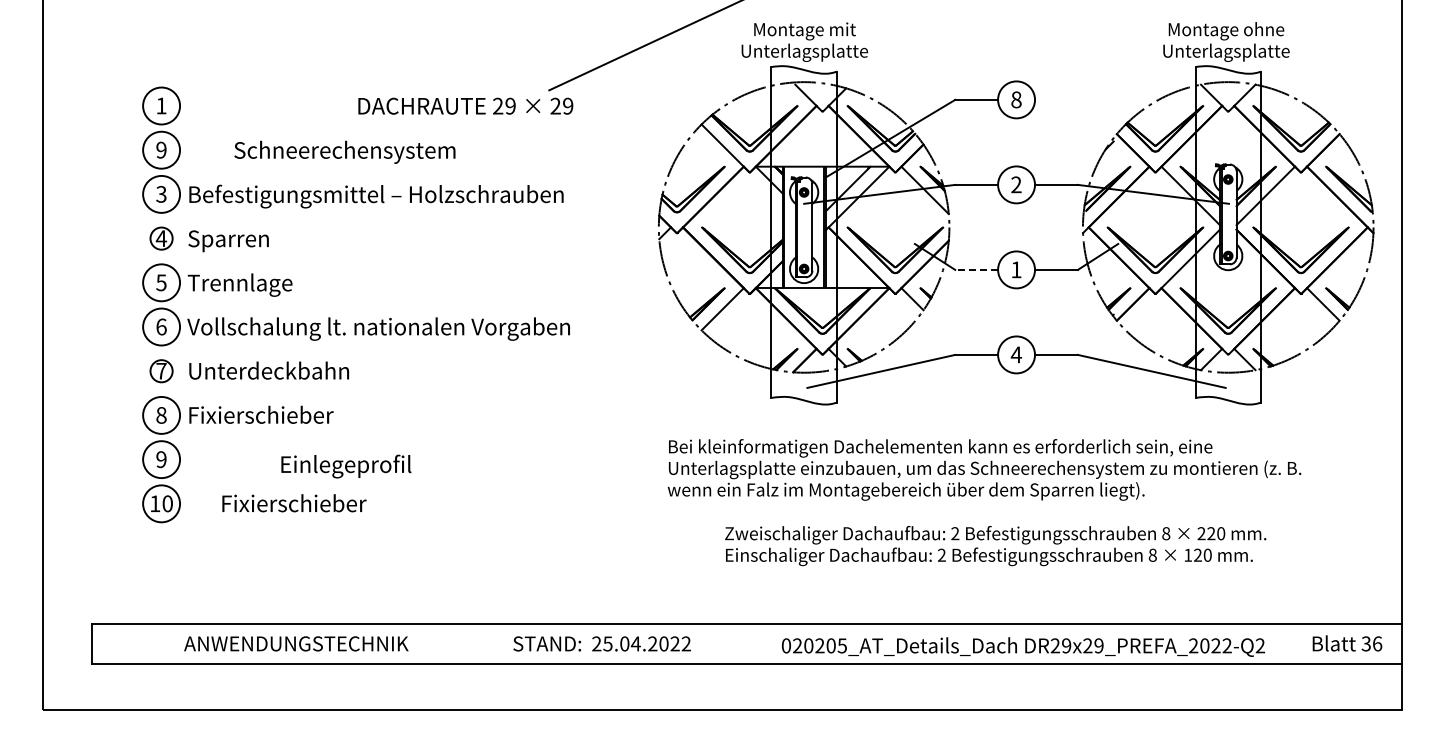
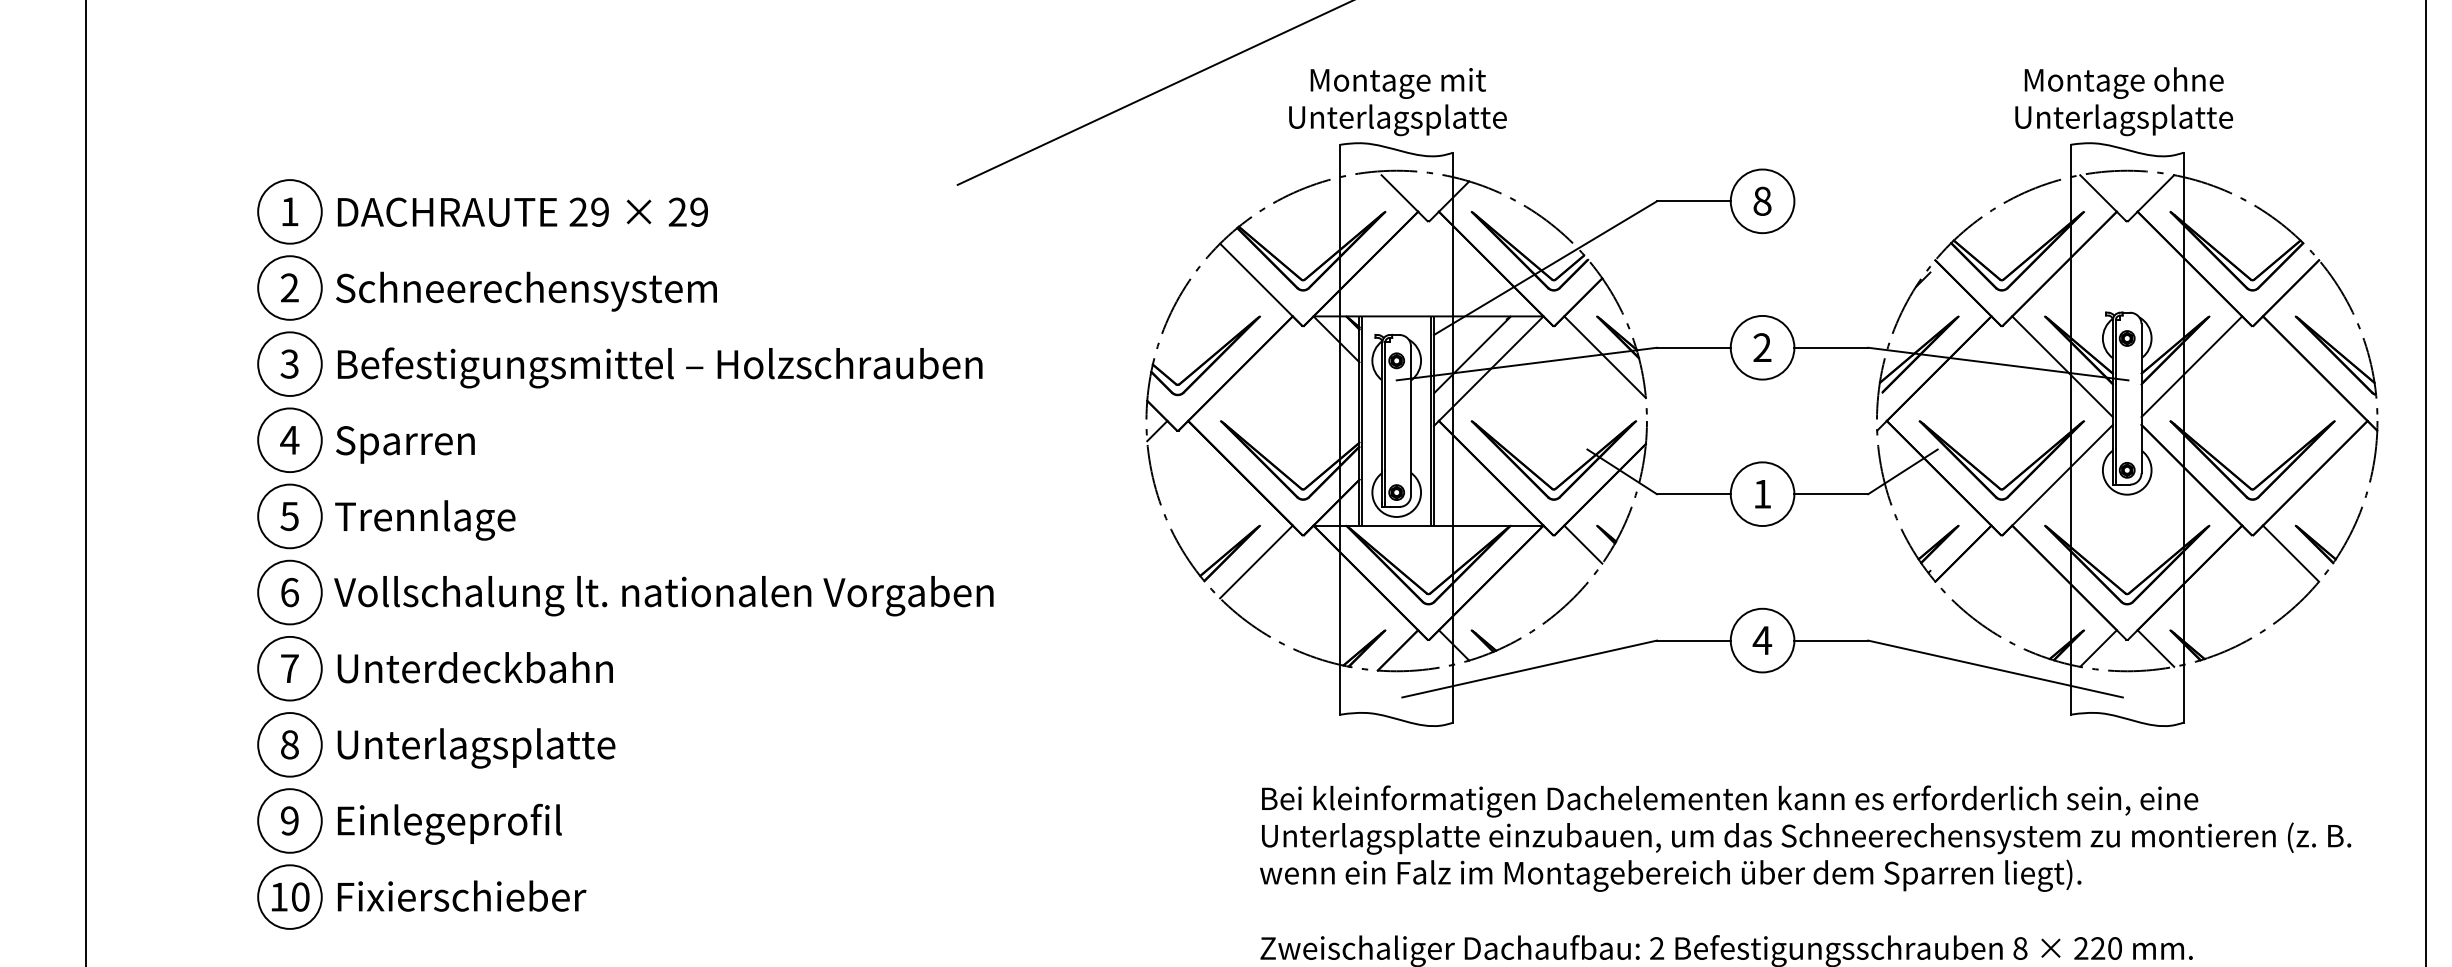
text: (465, 105) -> (522, 210), moved
text: (161, 150) -> (289, 288), 9 -> 2
text: (344, 151) -> (525, 290), moved
circle: (161, 238) -> (289, 440), size x1.67
line: (976, 269) -> (1693, 493), dashed -> solid
circle: (161, 370) -> (289, 667), size x1.67
text: (269, 417) -> (475, 748), Fixierschieber -> Unterlagsplatte
text: (346, 466) -> (450, 824), moved
text: (984, 469) -> (1805, 837), moved
text: (294, 503) -> (462, 896), moved

